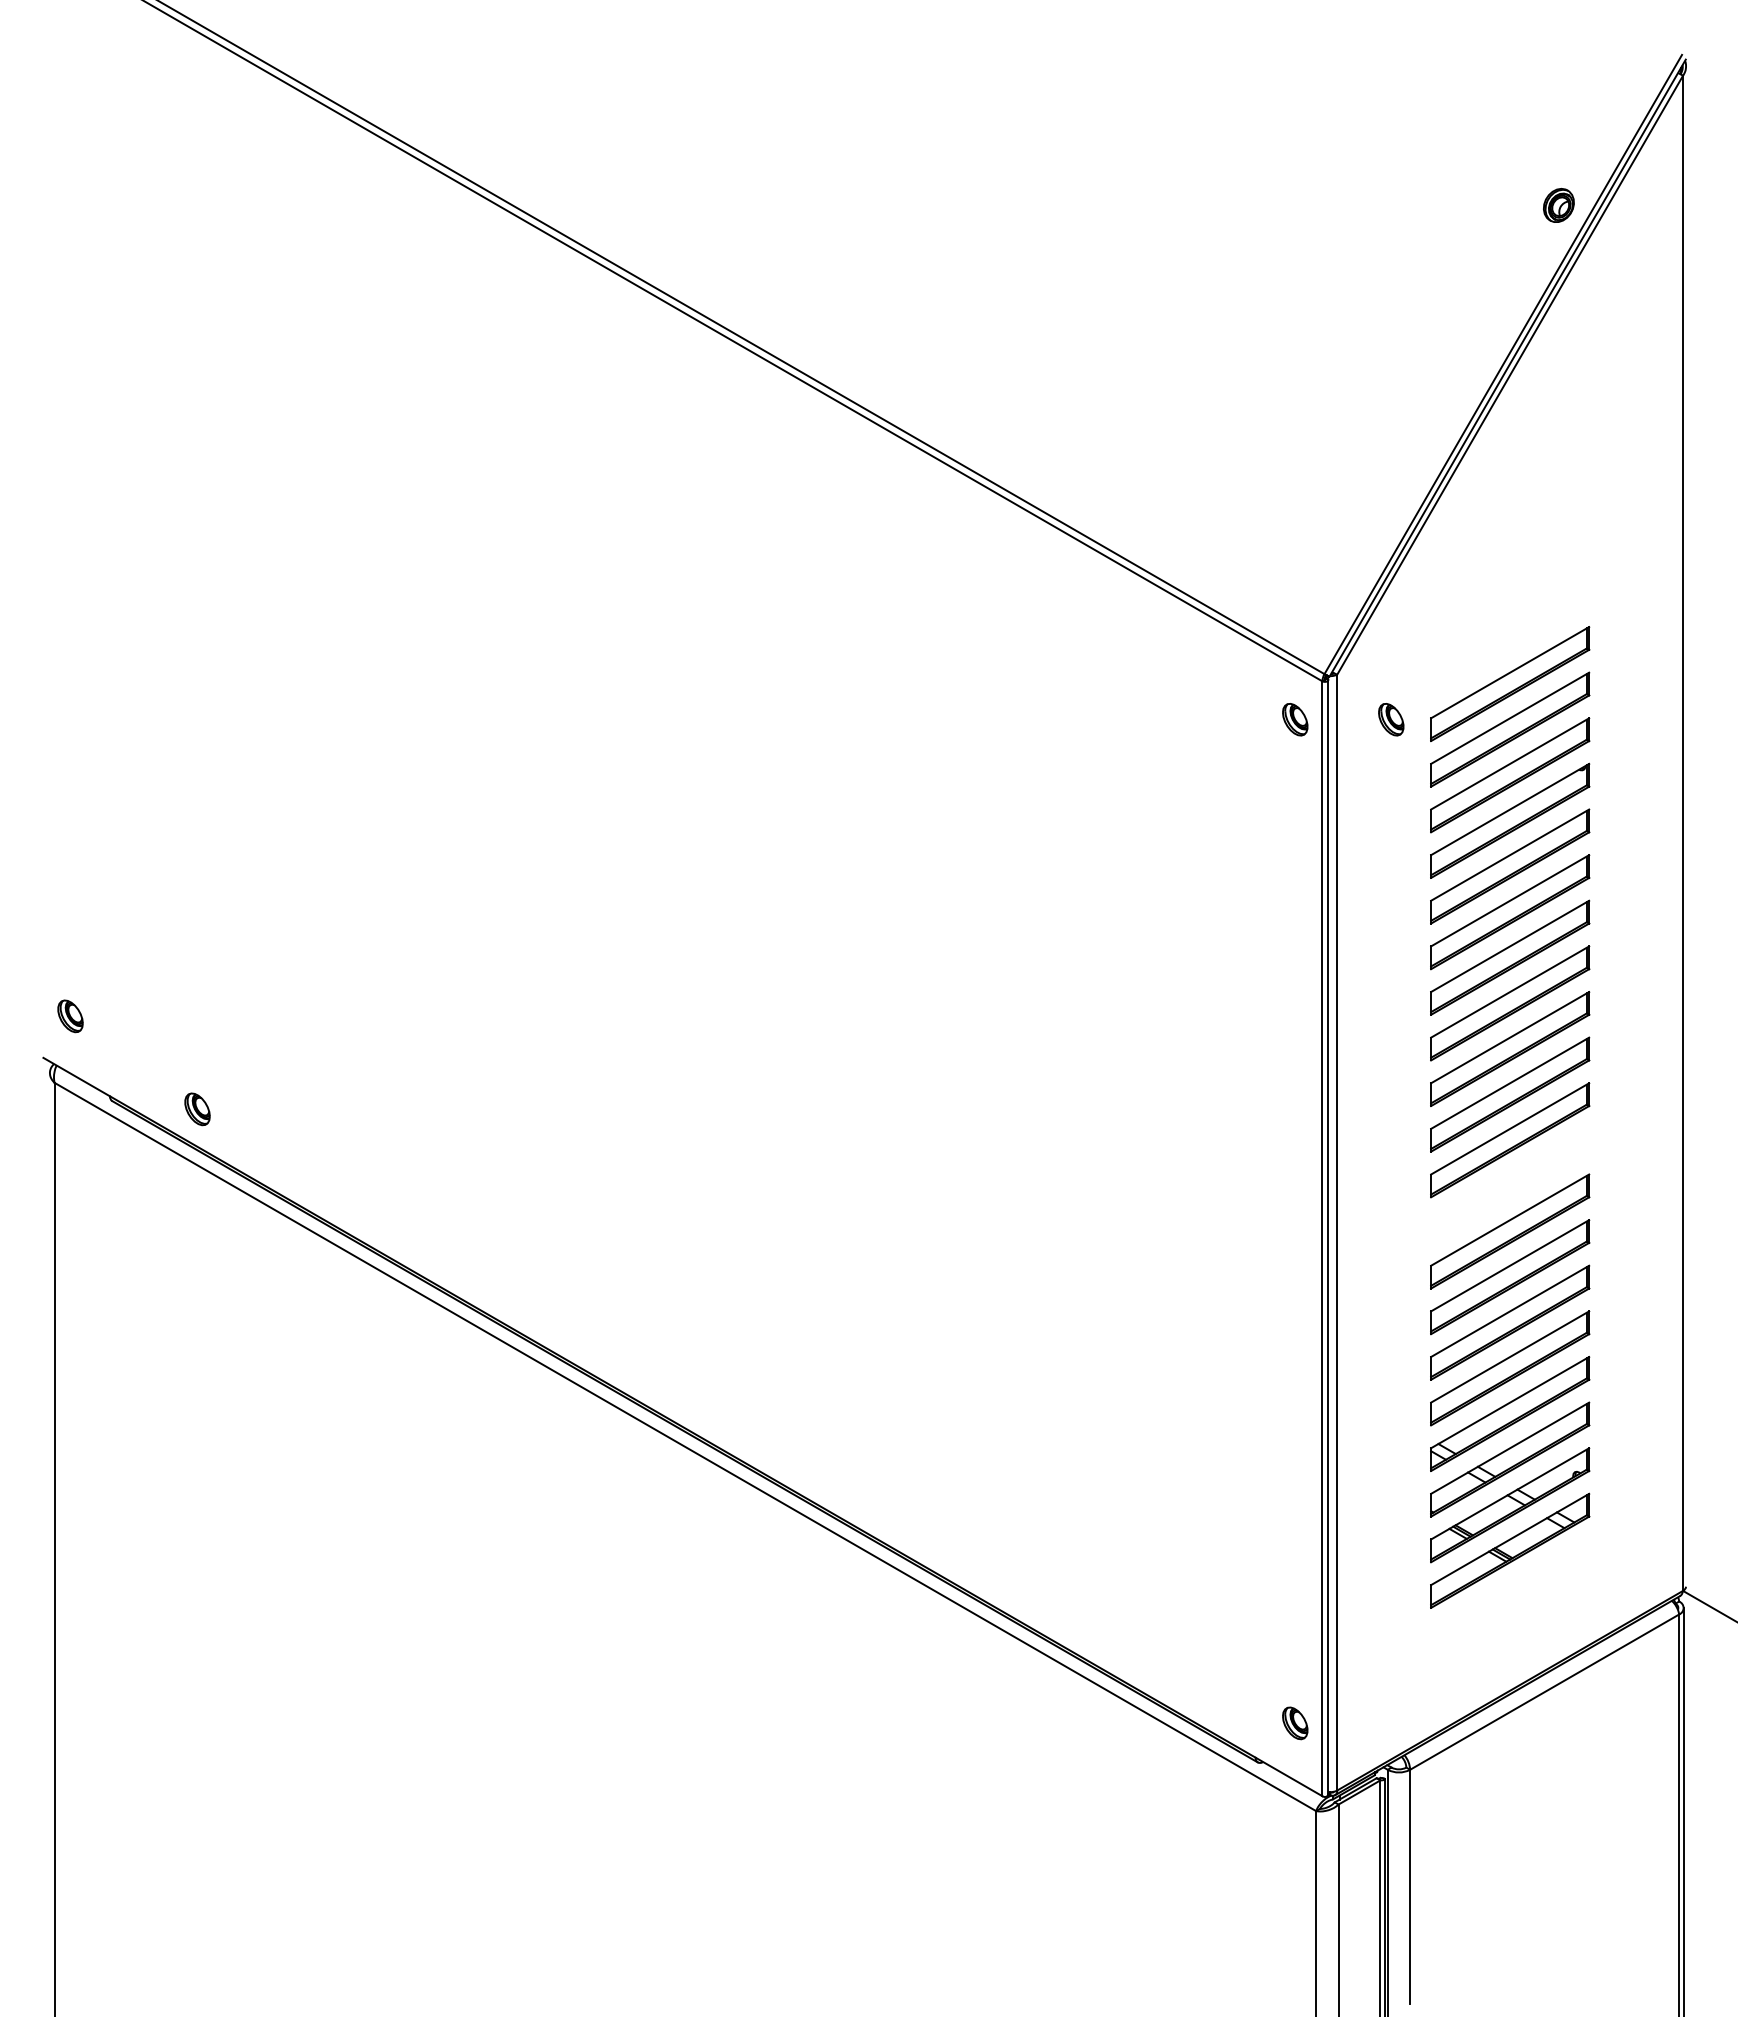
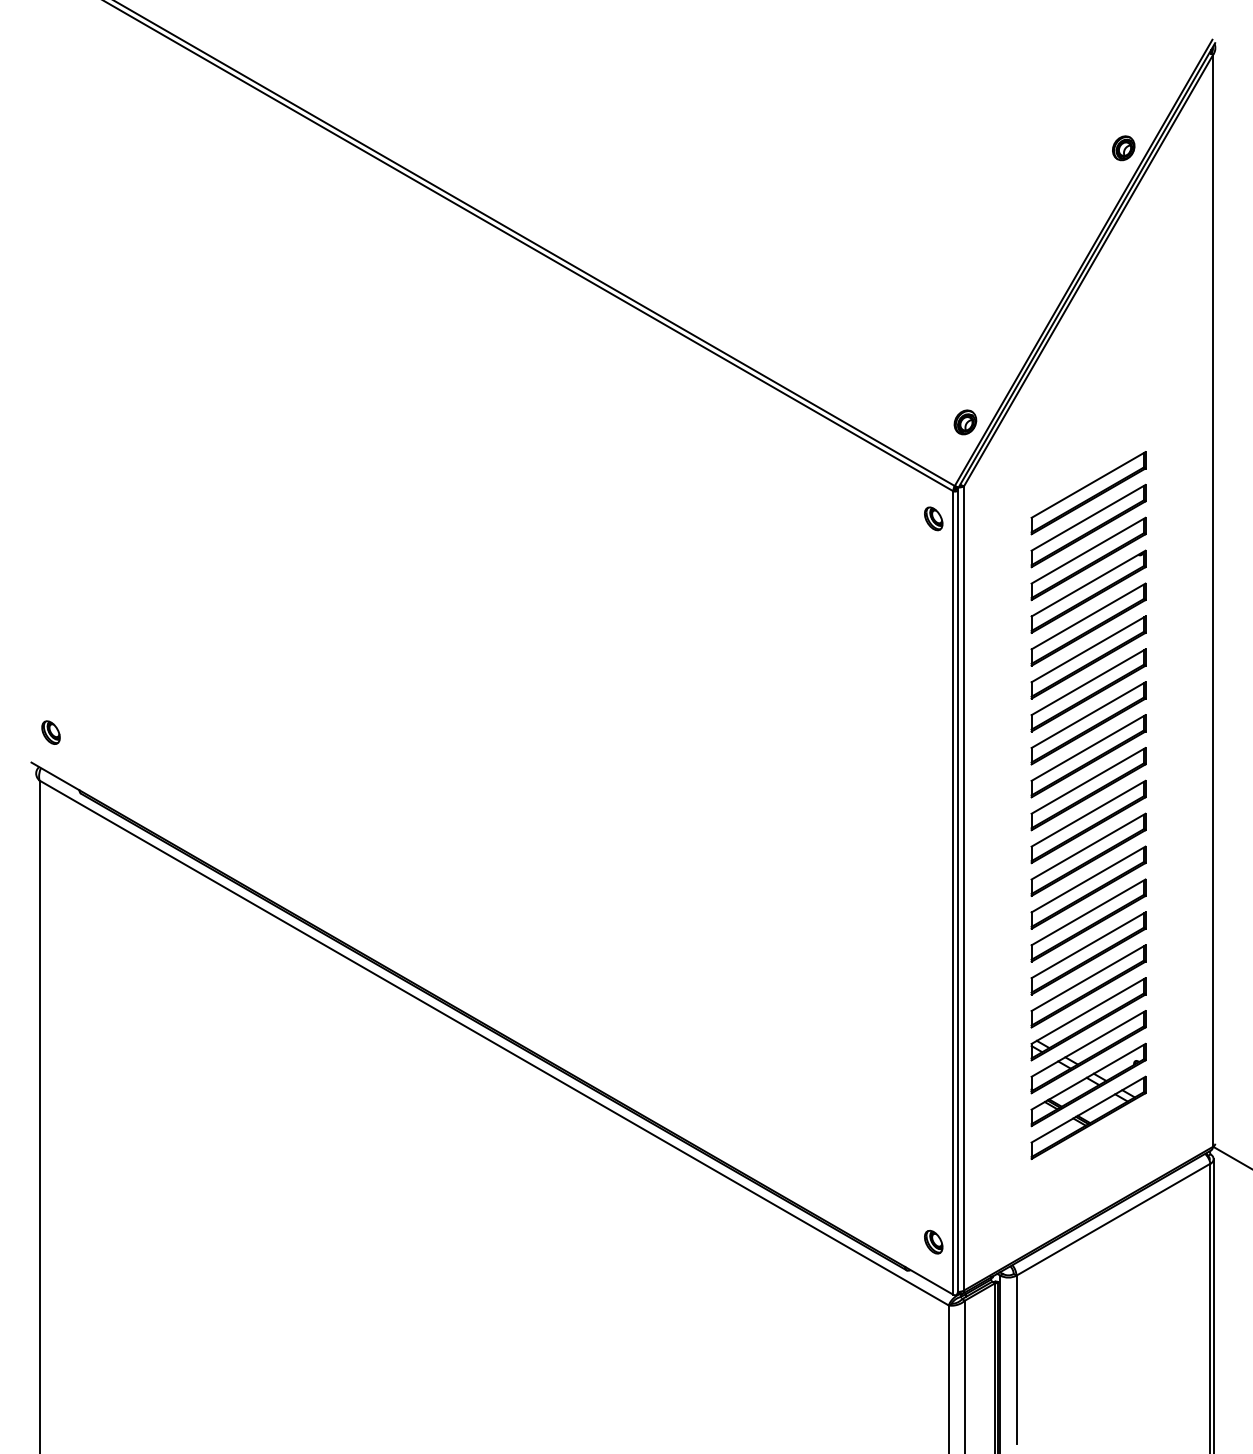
part: (1339, 585) -> (965, 422), added
part: (1391, 719) -> (1003, 518), removed
part: (197, 1109) -> (142, 799), removed
part: (1510, 1185) -> (1088, 854), added

